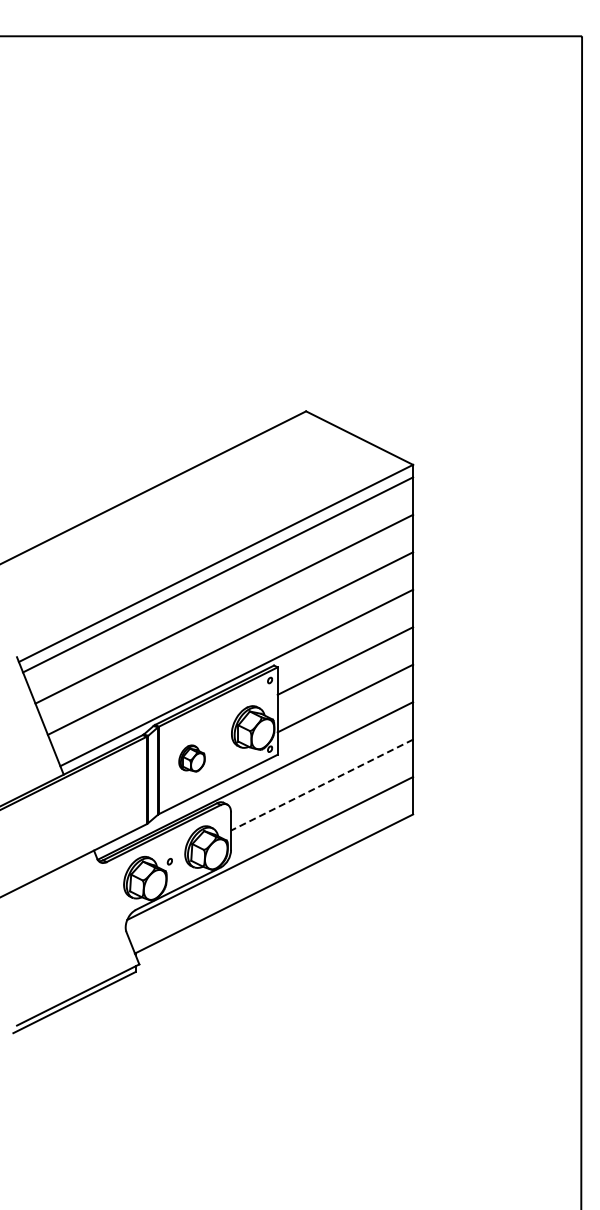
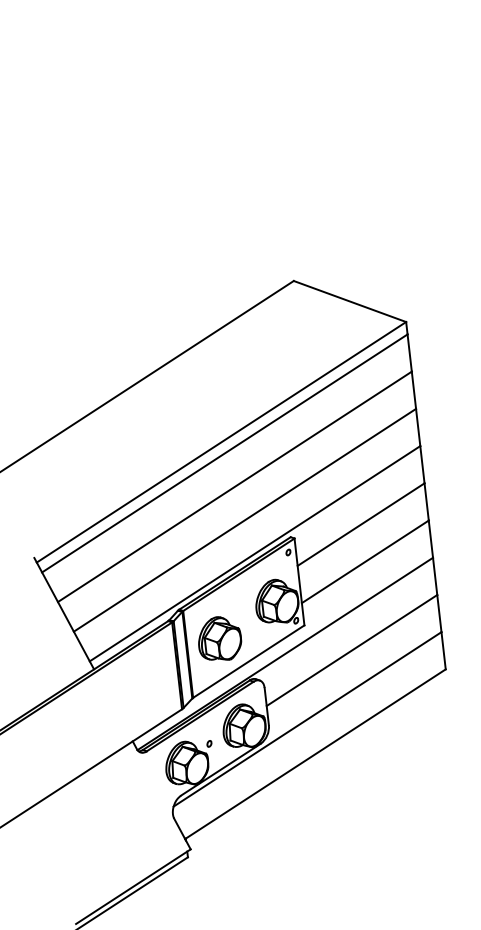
part: (191, 758) -> (219, 638), size x1.67
line: (322, 785) -> (352, 650), dashed -> solid

